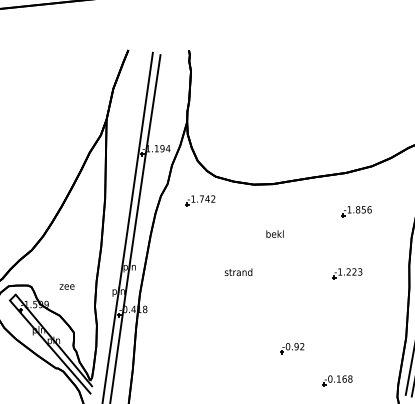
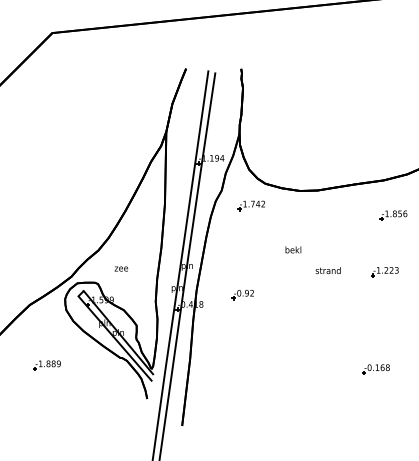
text: (275, 233) -> (293, 249), moved
text: (237, 272) -> (327, 270), moved
text: (67, 286) -> (121, 268), moved
part: (291, 349) -> (242, 295), moved

